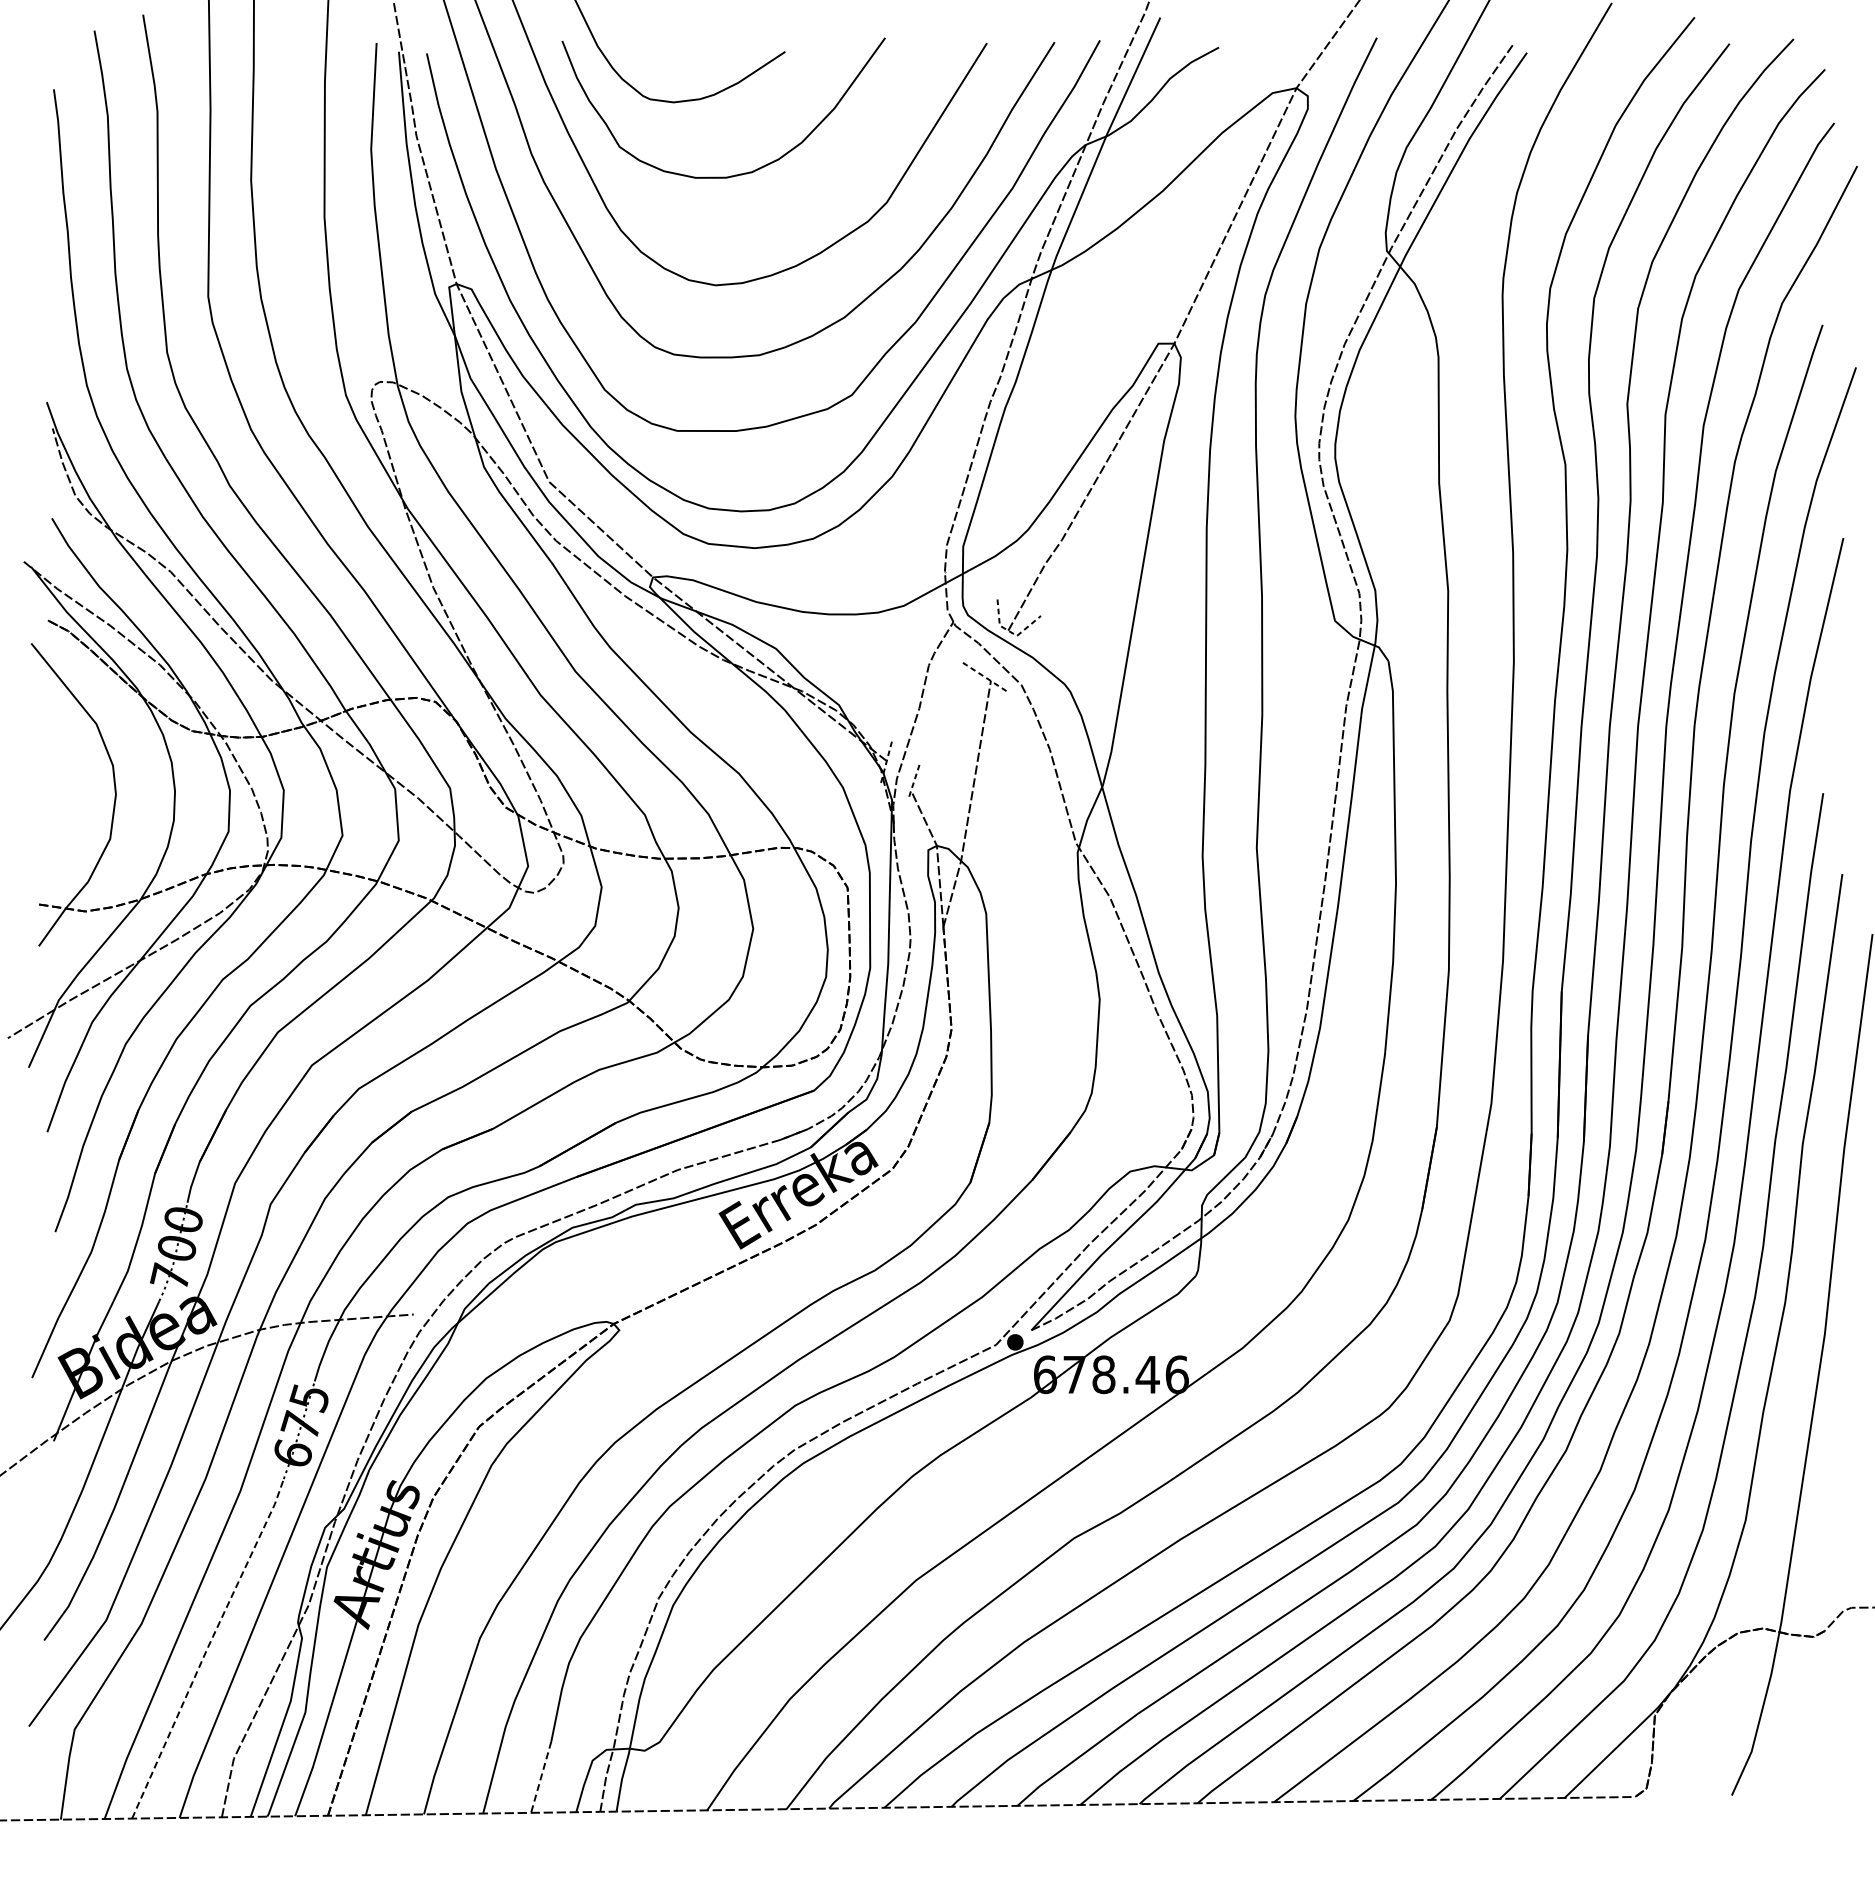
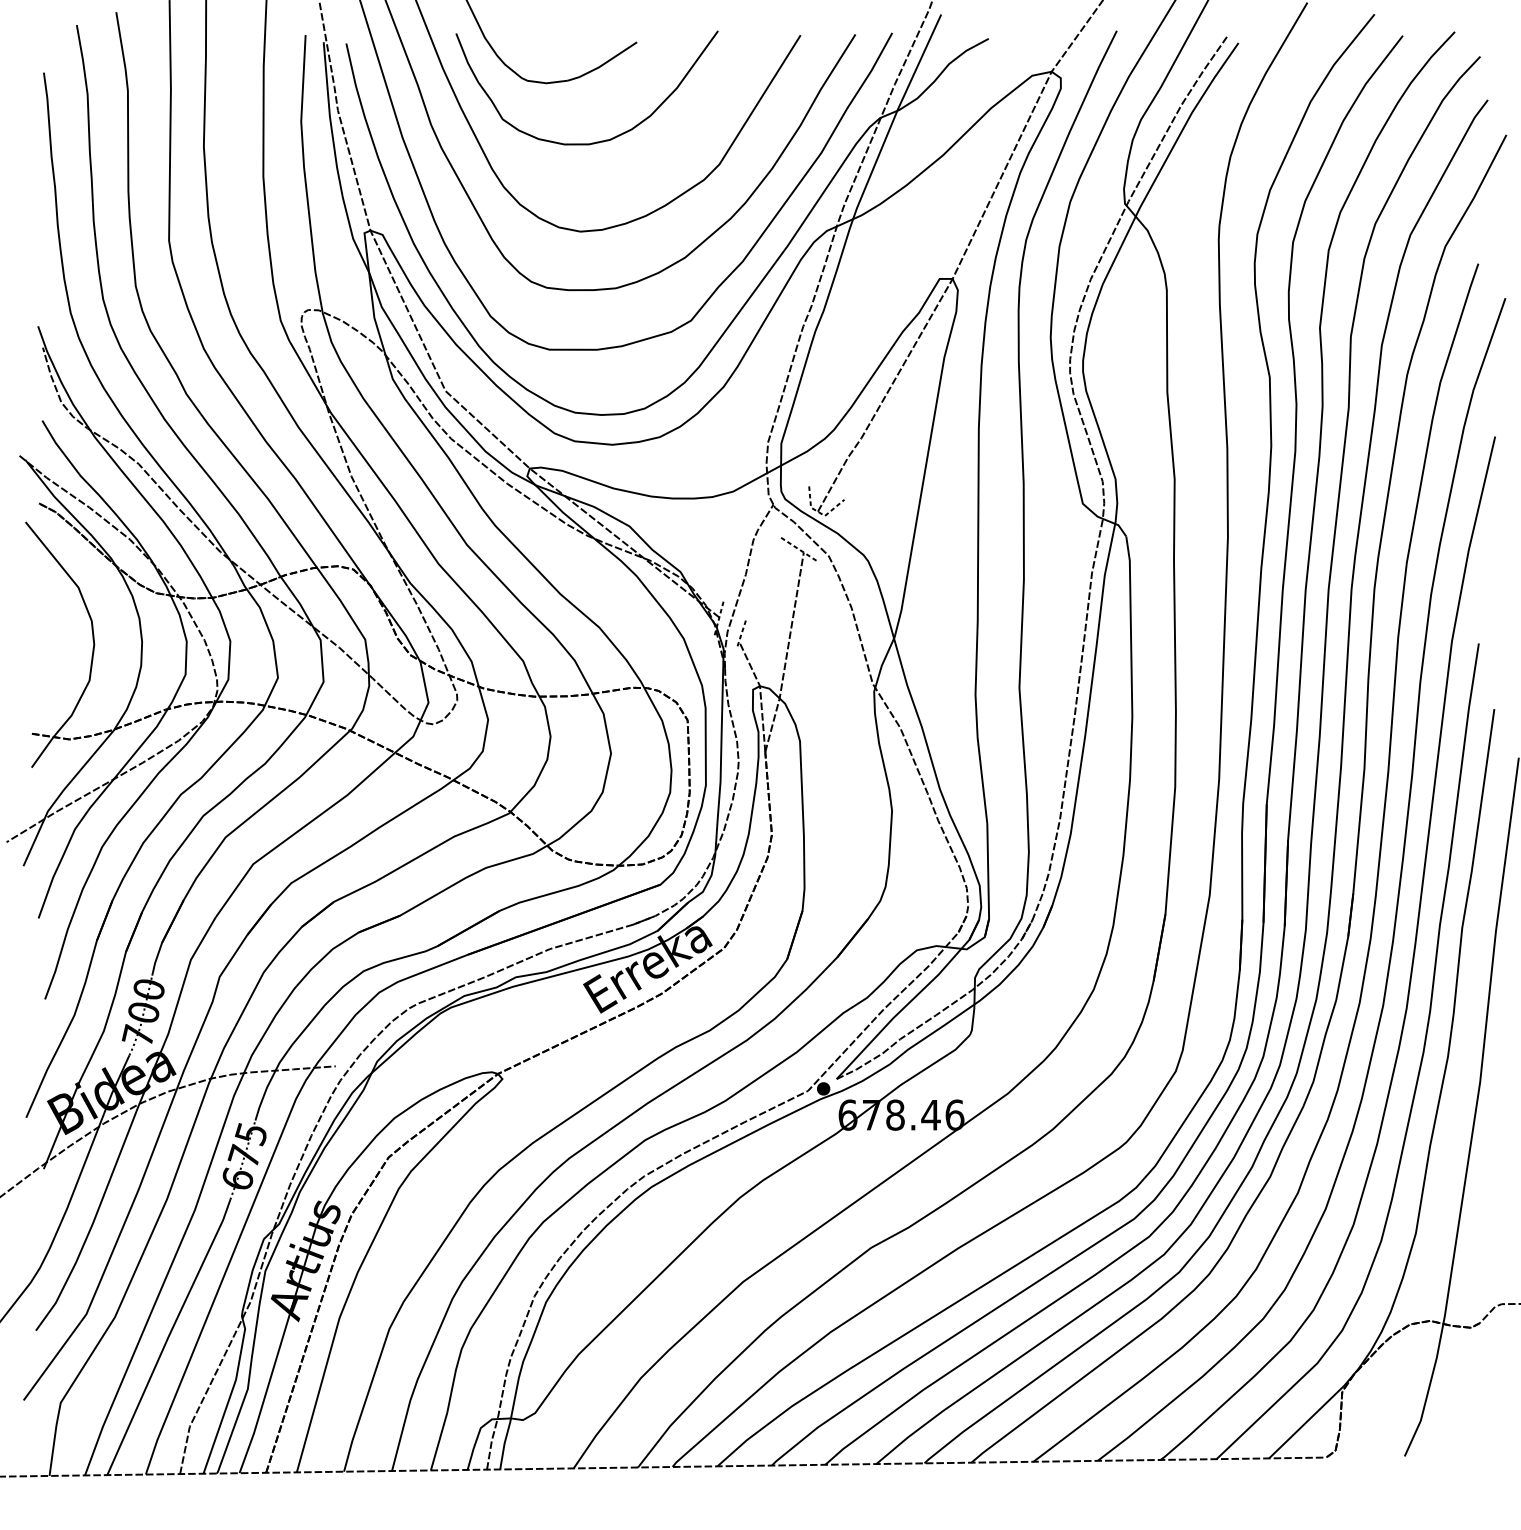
line: (208, 1646) -> (169, 1335), dashed -> solid
line: (541, 1777) -> (439, 1441), dashed -> solid

